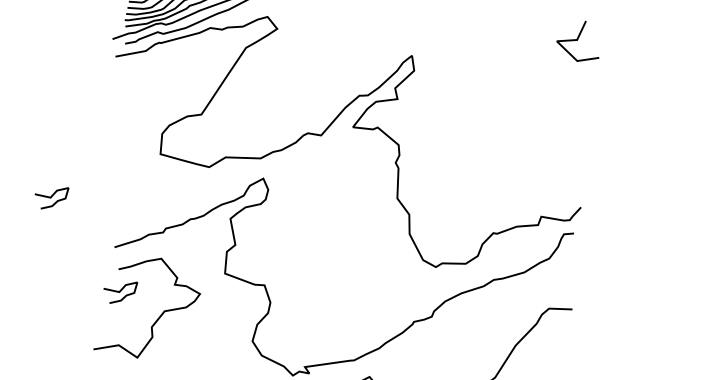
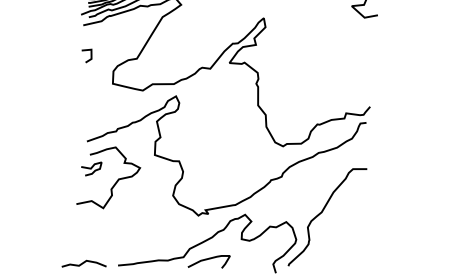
line: (125, 106) -> (90, 55), added
curve: (51, 197) -> (47, 112), removed

